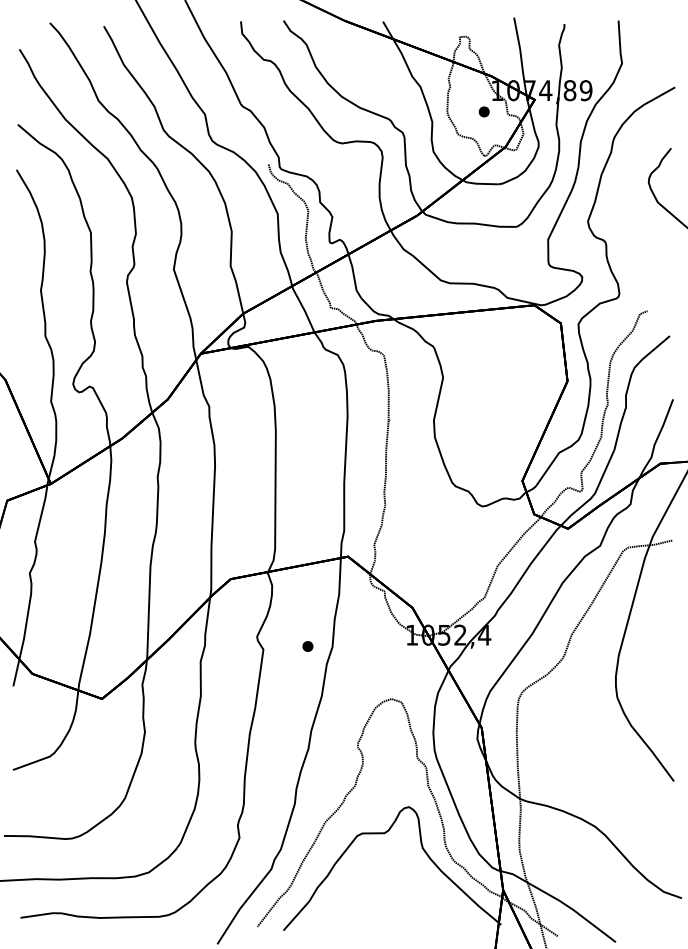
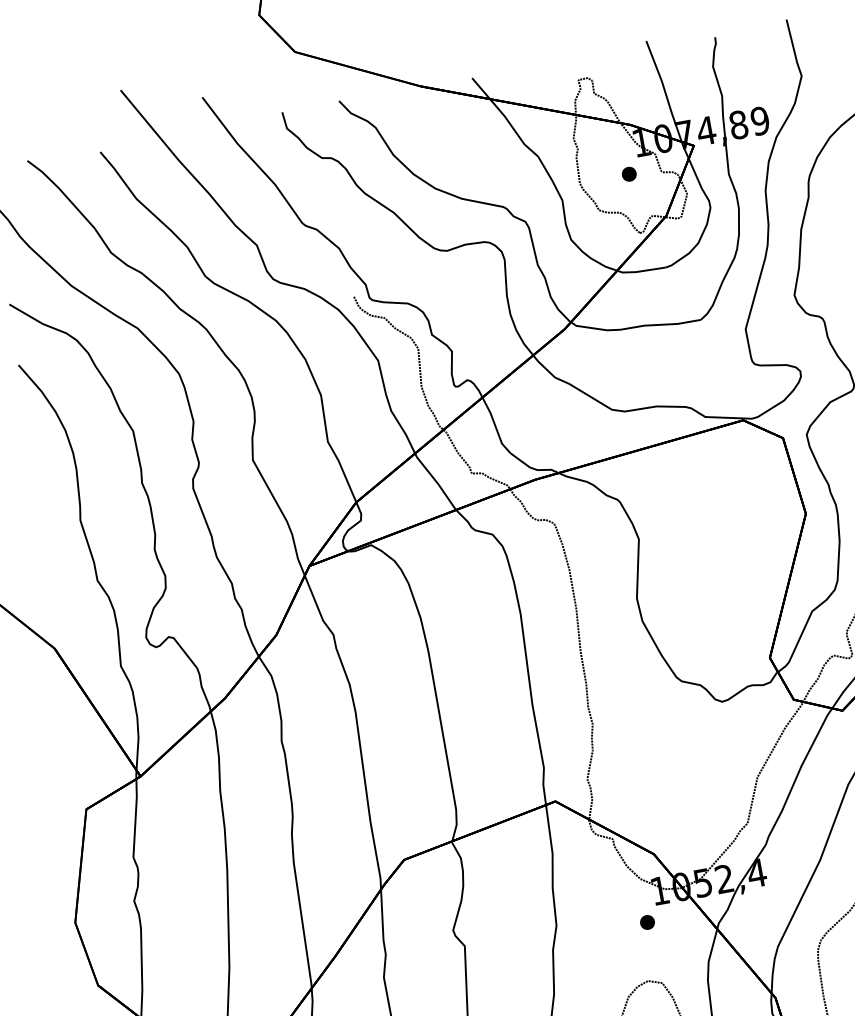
part: (307, 646) -> (646, 922), moved

